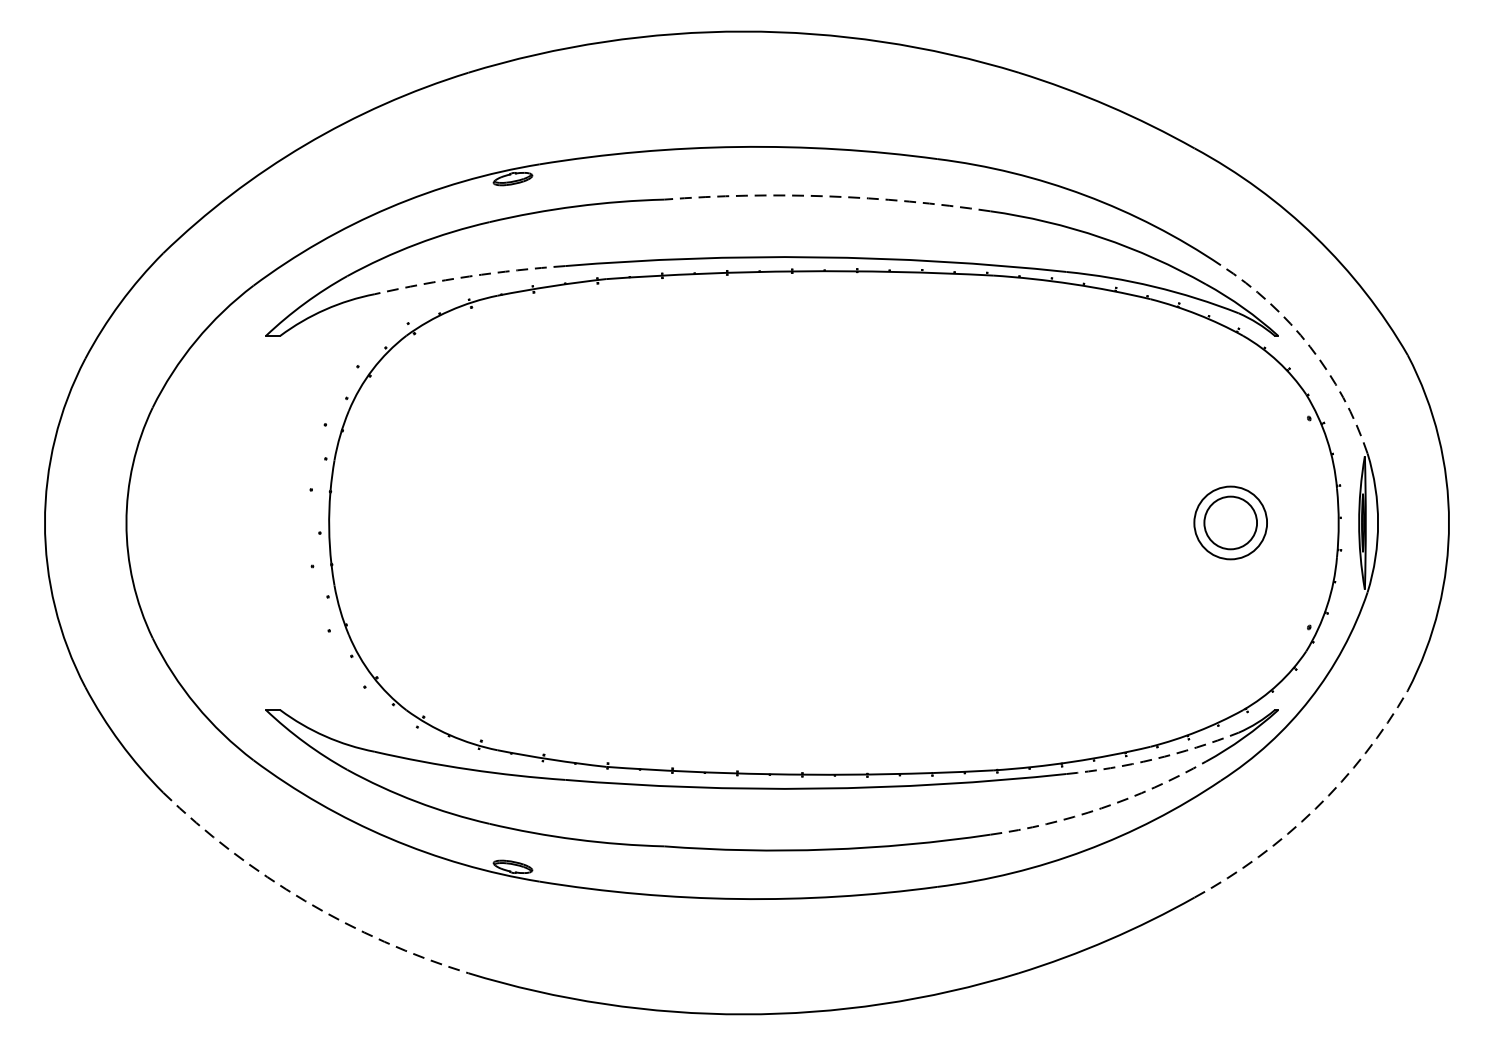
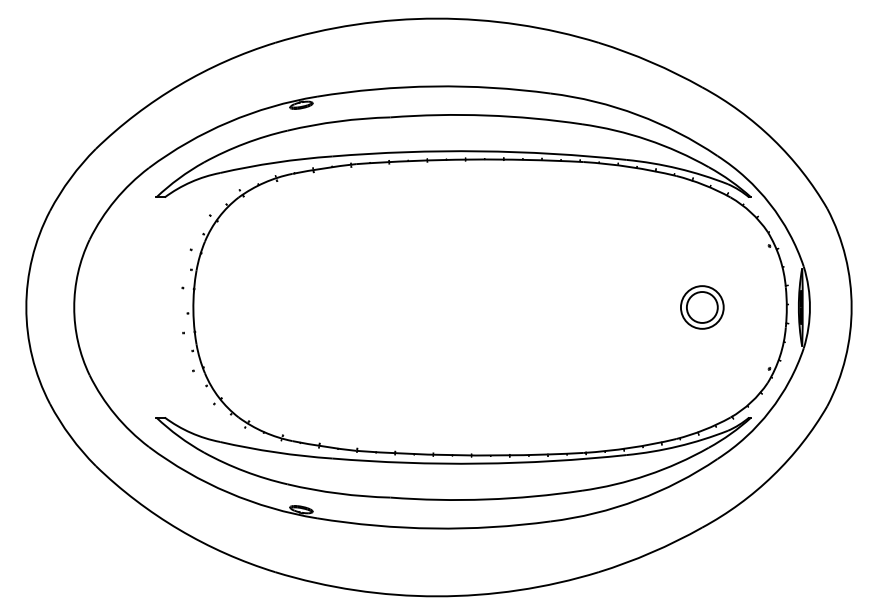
arc: (827, 196) -> (486, 115), dashed -> solid
arc: (468, 276) -> (275, 162), dashed -> solid
arc: (1310, 347) -> (770, 204), dashed -> solid
part: (1230, 523) -> (702, 307), moved
arc: (1154, 759) -> (678, 446), dashed -> solid
arc: (1101, 808) -> (647, 475), dashed -> solid
arc: (1316, 808) -> (773, 475), dashed -> solid
arc: (305, 900) -> (179, 529), dashed -> solid

